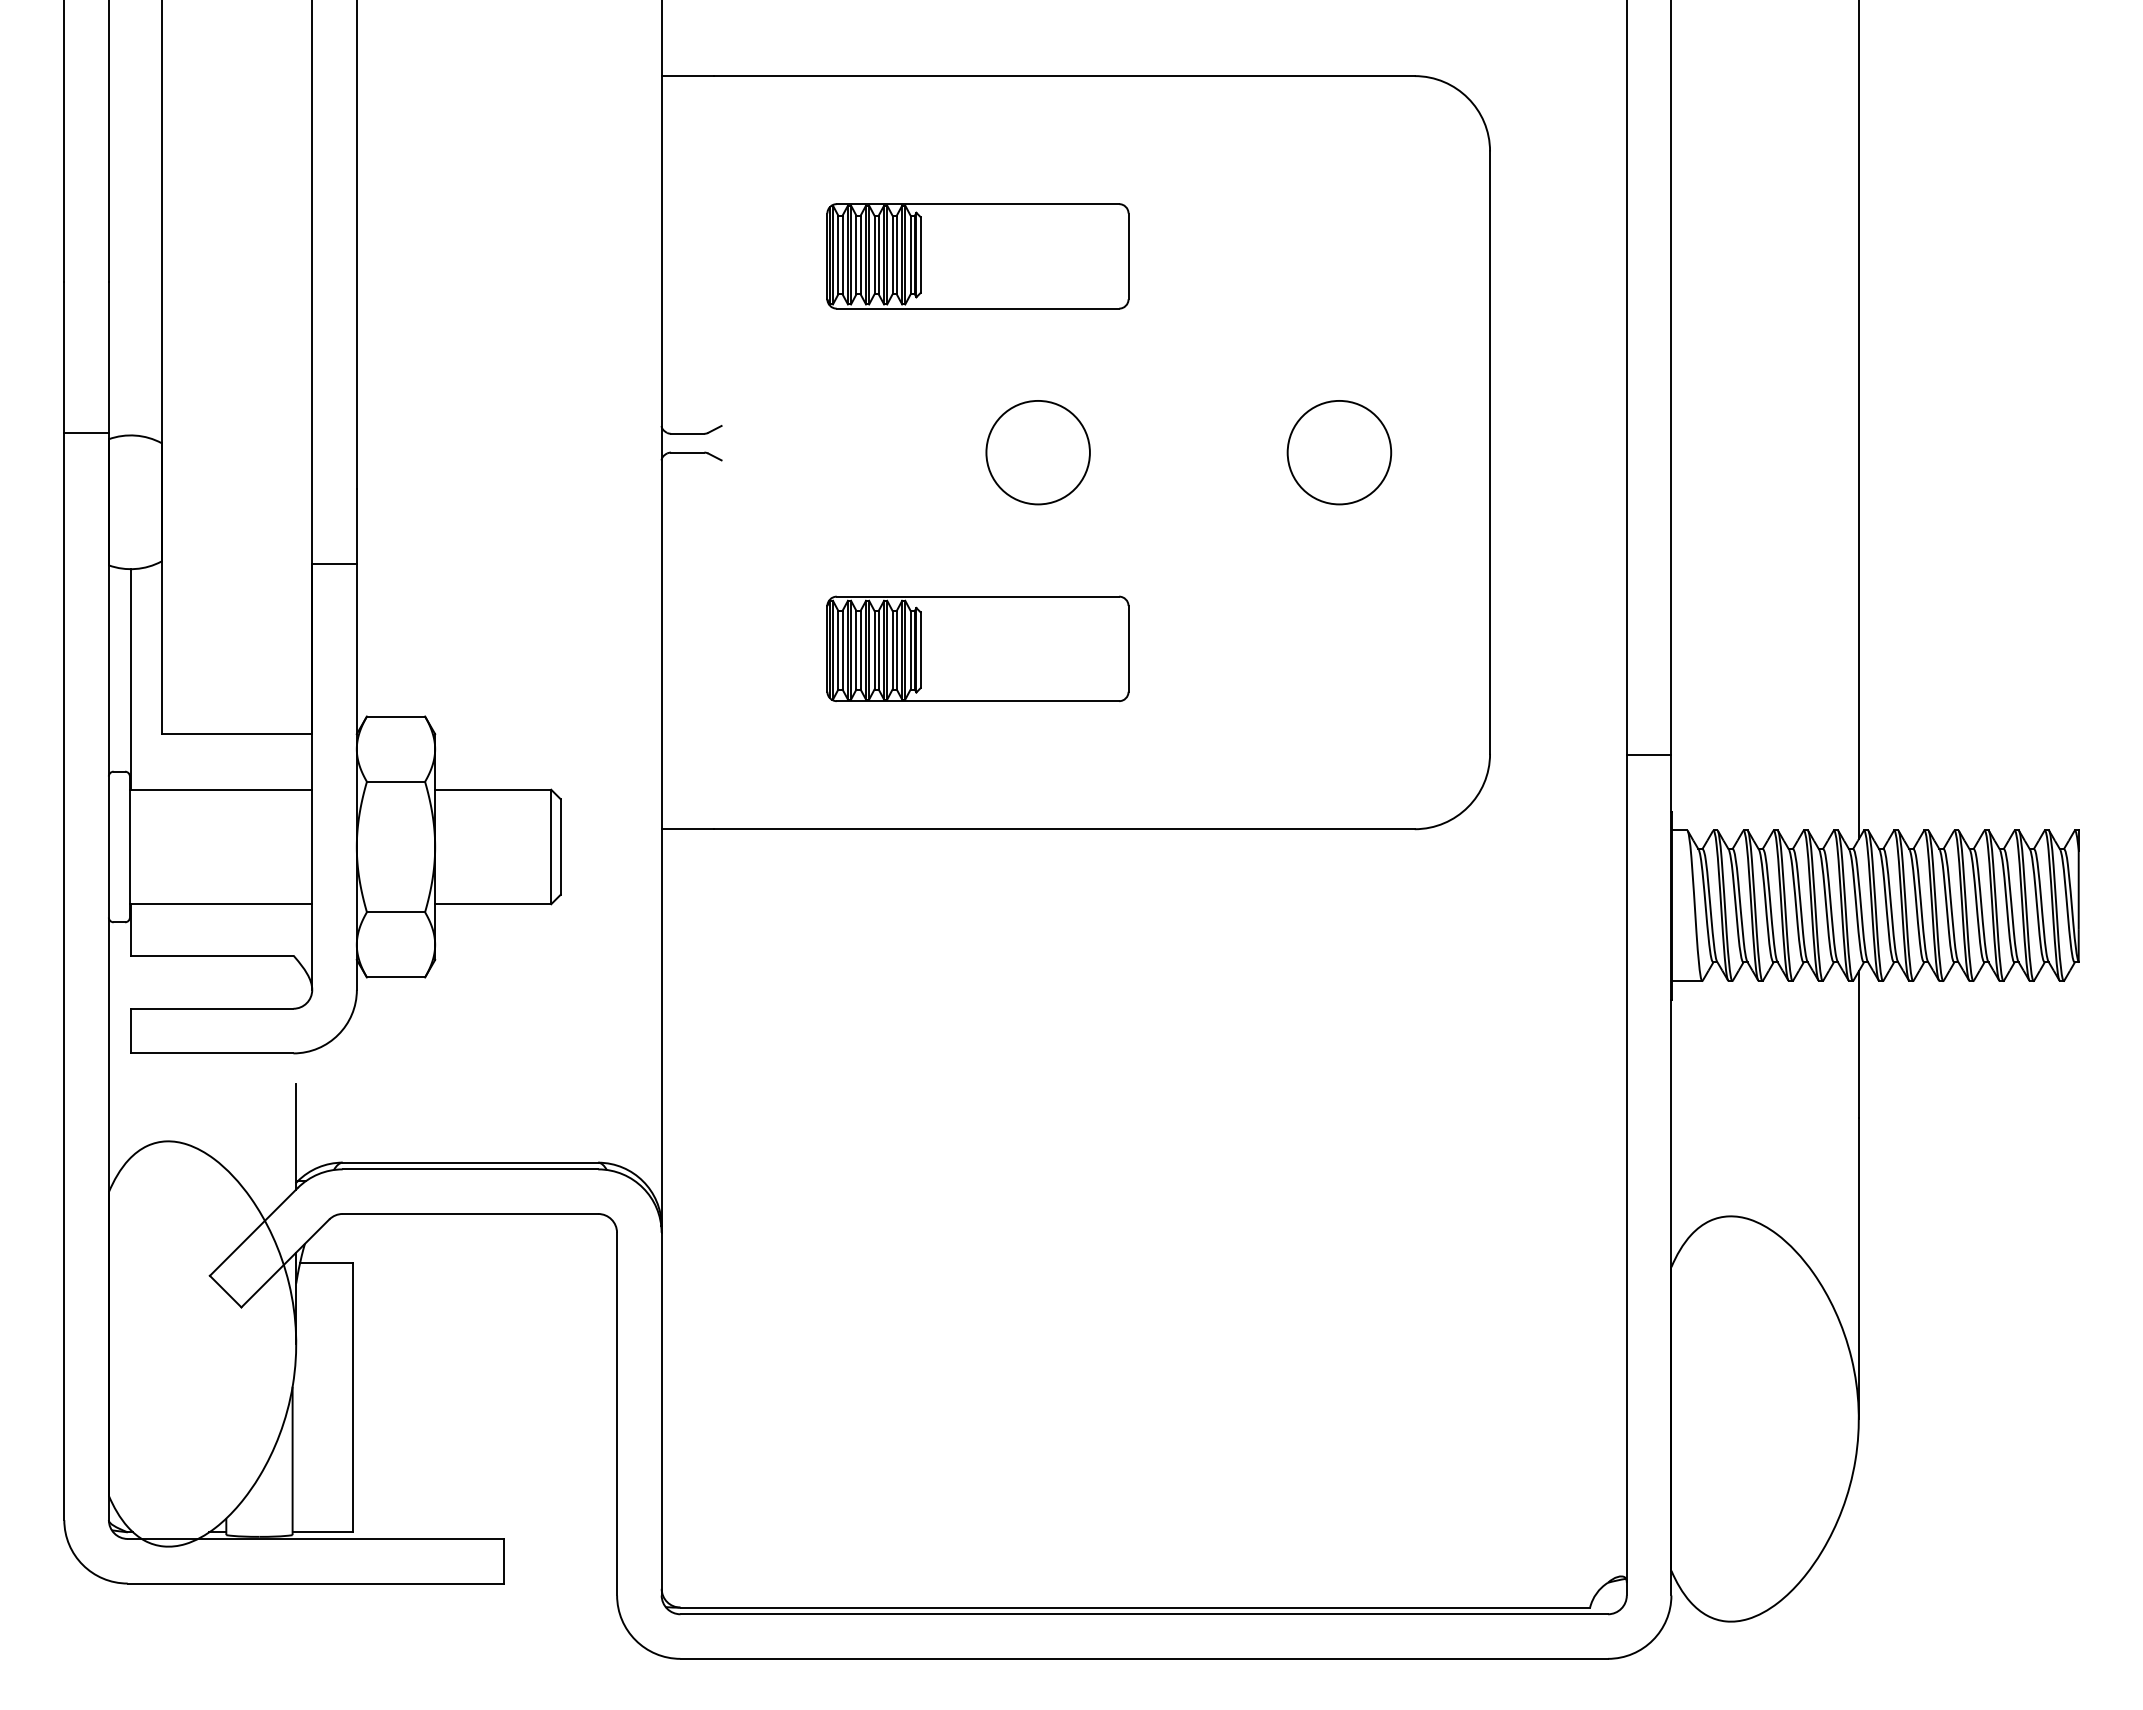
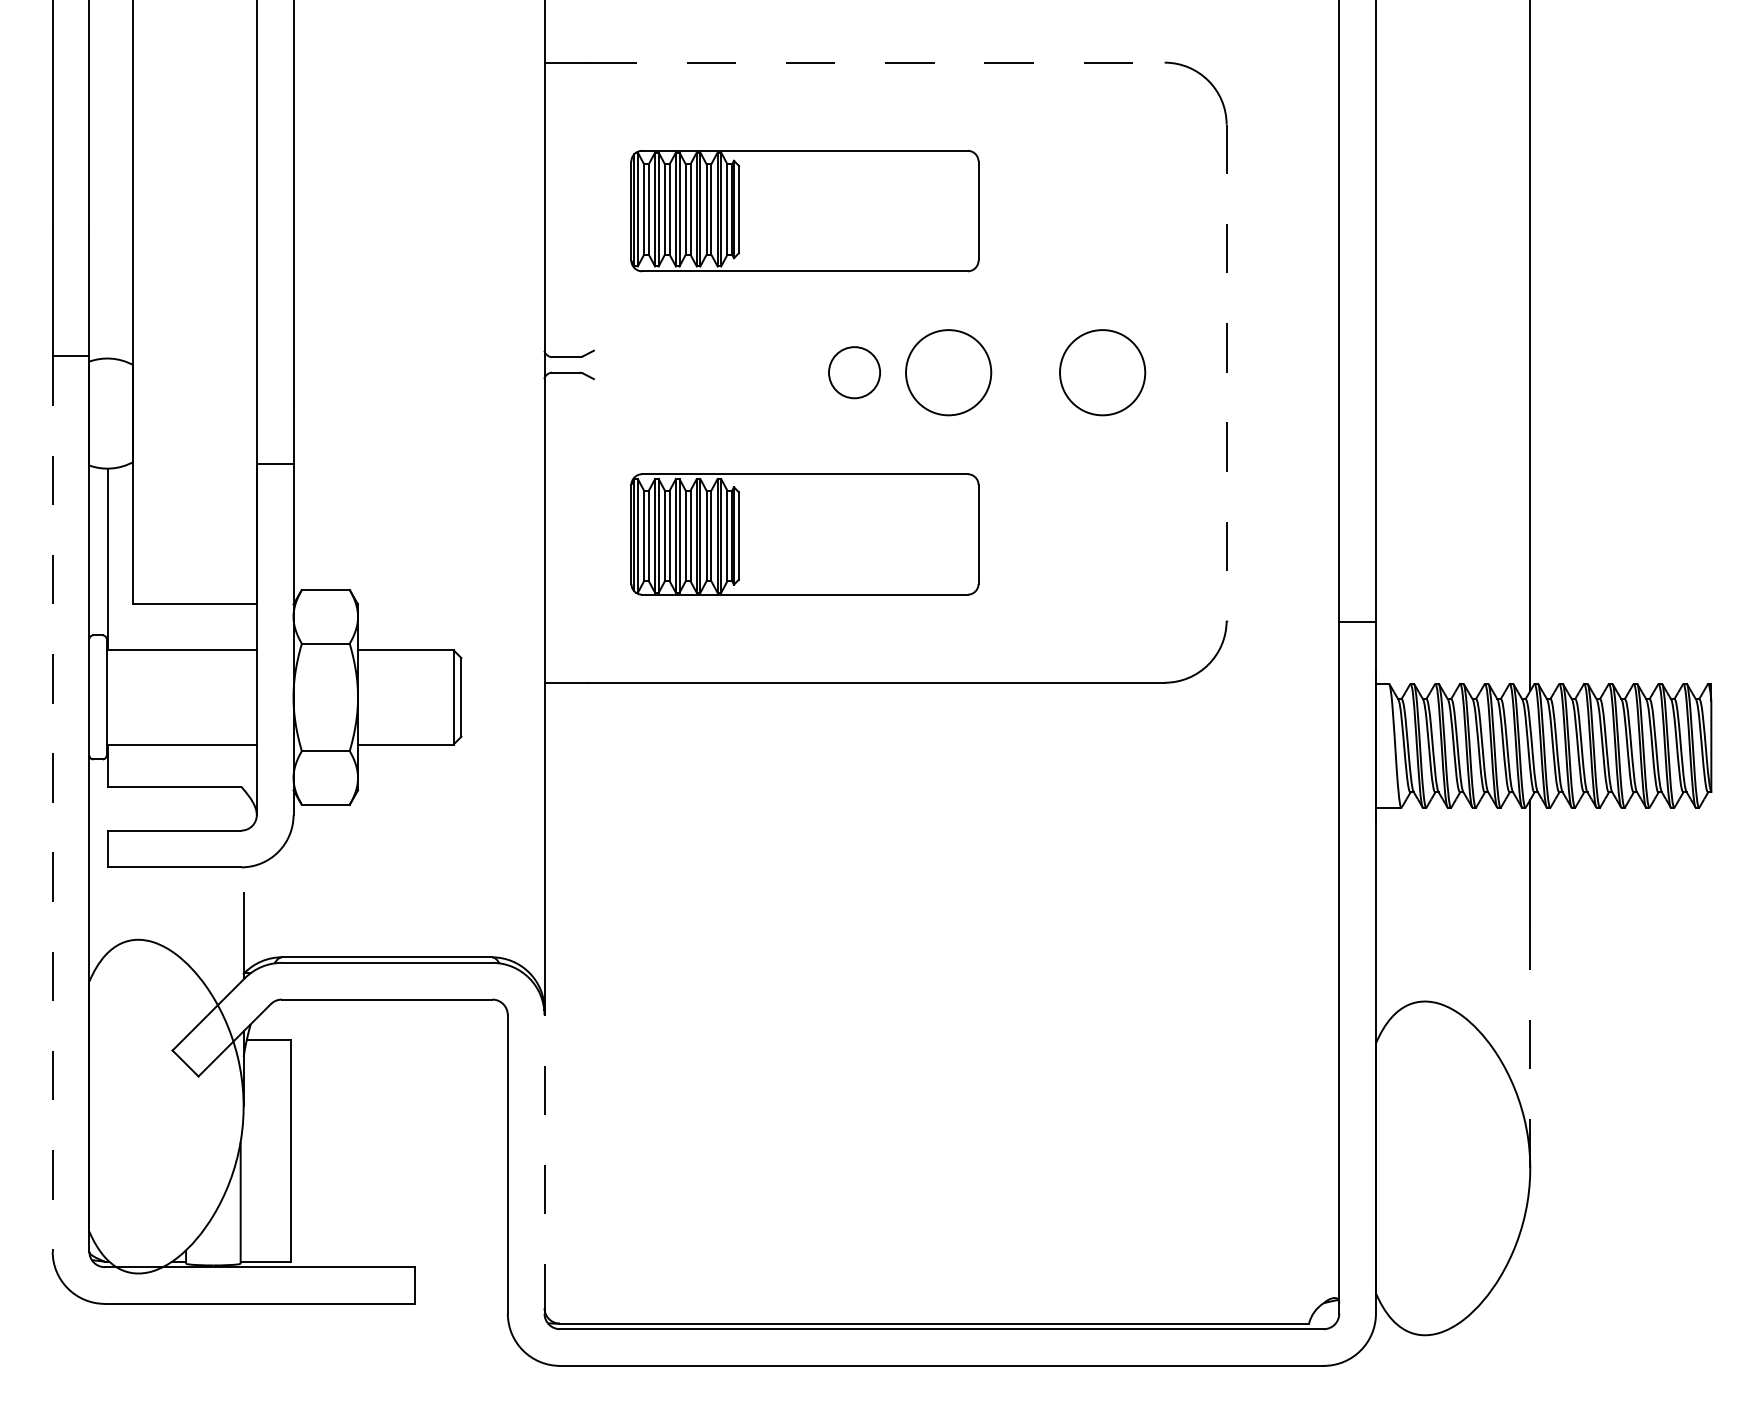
line: (1064, 76) -> (876, 62), solid -> dashed
part: (977, 256) -> (804, 211), size x1.4
circle: (1037, 452) -> (854, 372), size x0.6
circle: (1152, 452) -> (948, 372), added
line: (1490, 453) -> (1227, 373), solid -> dashed
part: (977, 648) -> (804, 533), size x1.4
line: (64, 976) -> (52, 804), solid -> dashed
line: (1858, 1268) -> (1530, 1044), solid -> dashed
line: (661, 1413) -> (544, 1163), solid -> dashed

